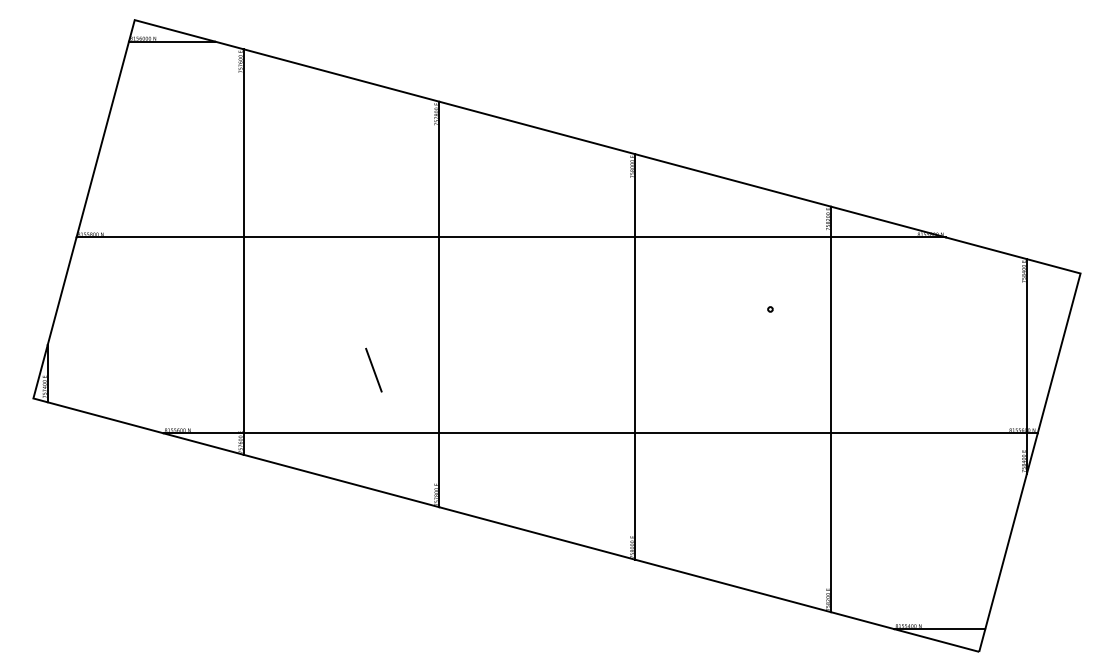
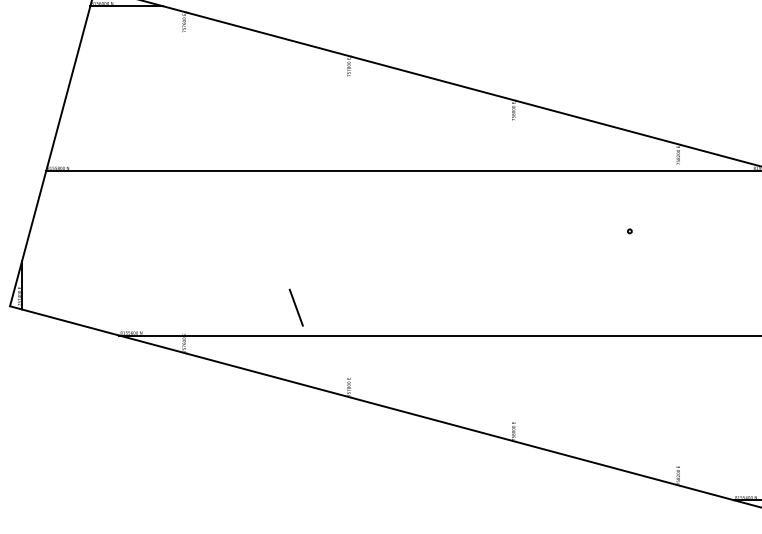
line: (243, 251) -> (186, 182), removed
line: (439, 304) -> (351, 227), removed
line: (635, 356) -> (516, 270), removed
line: (373, 369) -> (296, 307), moved
line: (831, 409) -> (681, 315), removed

